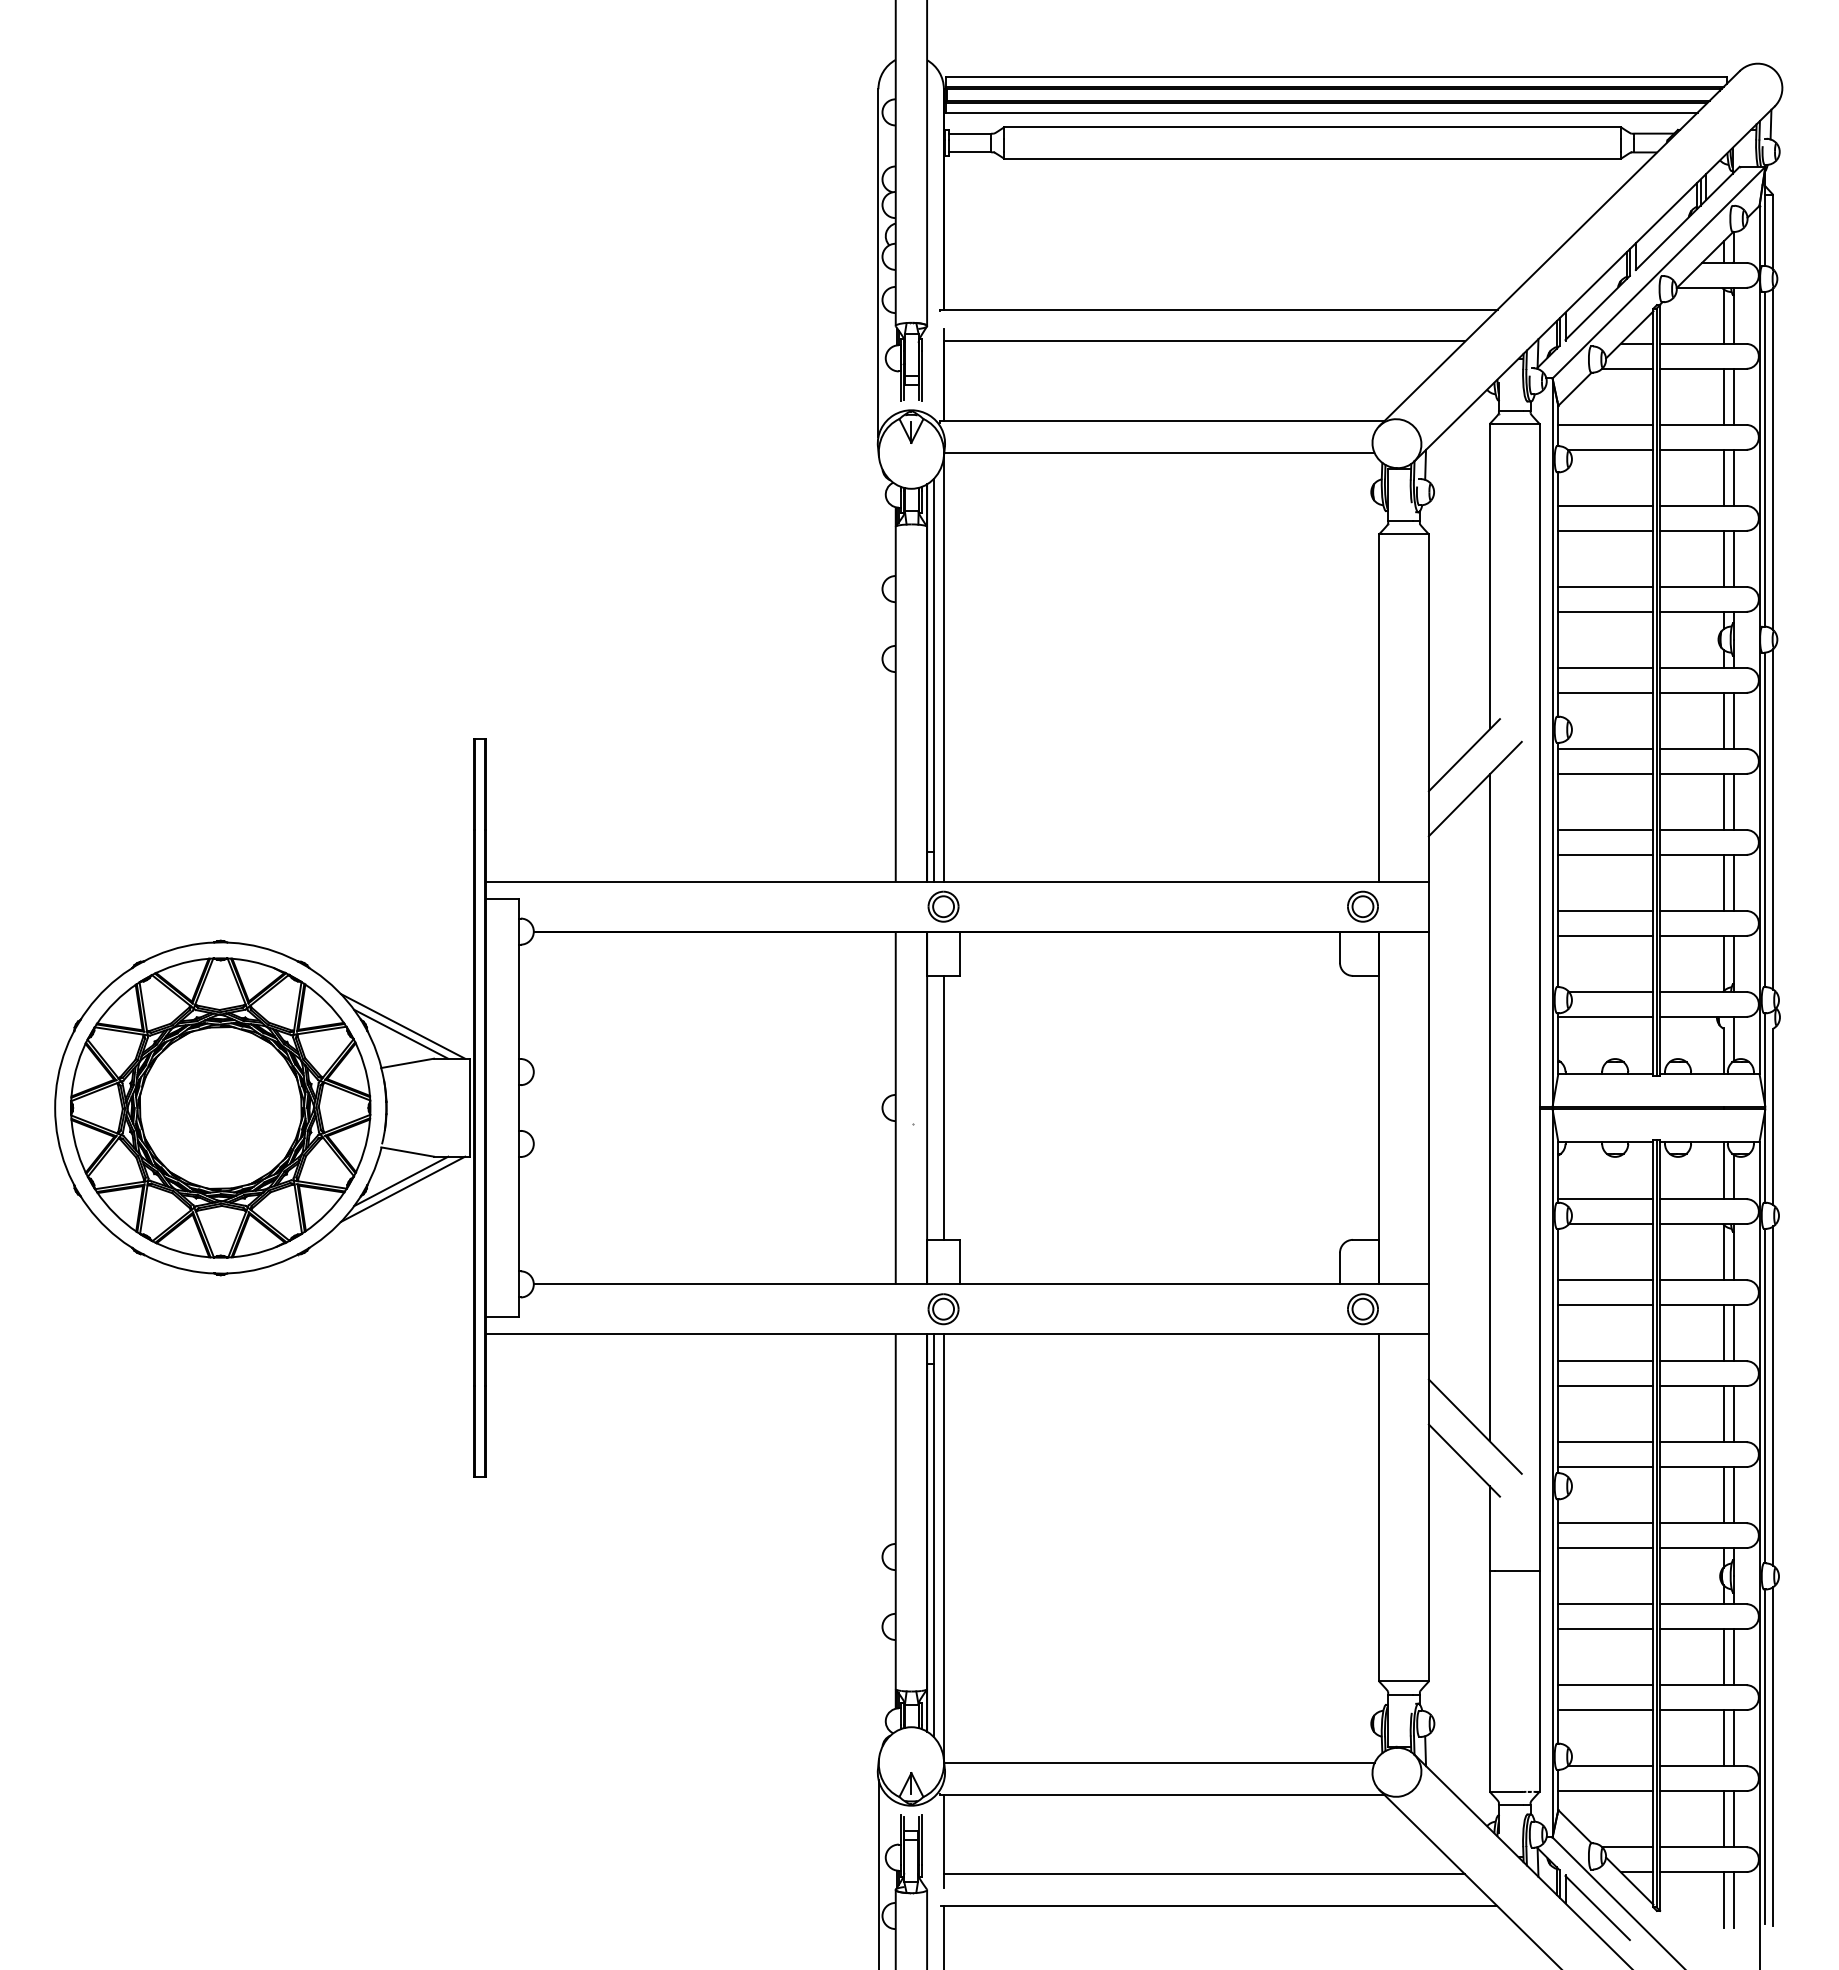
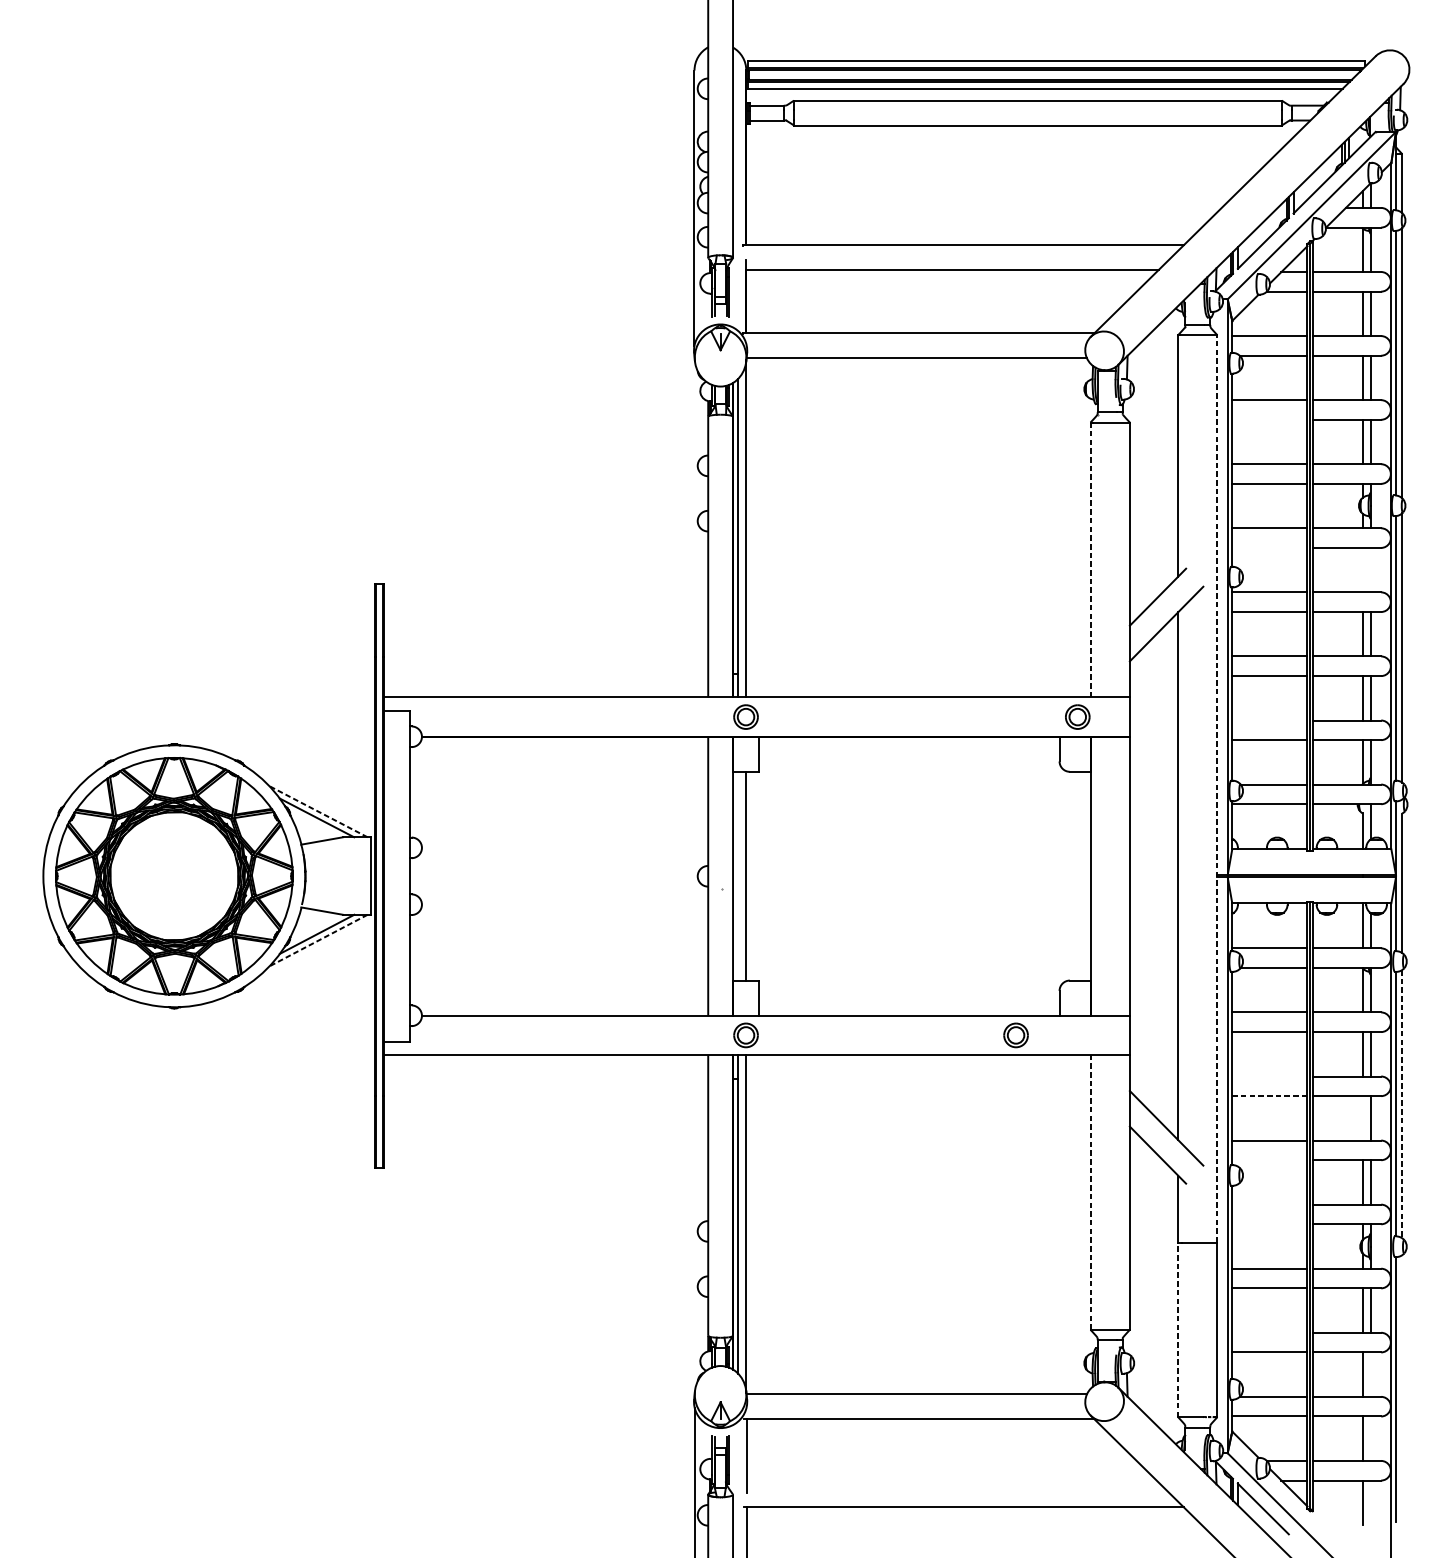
line: (1605, 530) -> (1269, 419), removed
line: (1605, 692) -> (1269, 547), removed
line: (1379, 708) -> (1090, 560), solid -> dashed
line: (1723, 720) -> (1362, 569), removed
line: (1733, 720) -> (1370, 569), removed
line: (1605, 911) -> (1269, 720), removed
line: (1539, 997) -> (1217, 788), solid -> dashed
line: (403, 1026) -> (318, 811), solid -> dashed
line: (402, 1189) -> (318, 940), solid -> dashed
part: (1362, 1309) -> (1015, 1035), moved
line: (1605, 1361) -> (1269, 1076), removed
line: (1605, 1385) -> (1269, 1095), solid -> dashed
line: (1773, 1396) -> (1402, 1104), solid -> dashed
line: (1723, 1413) -> (1362, 1117), removed
line: (1605, 1467) -> (1269, 1160), removed
line: (1379, 1507) -> (1090, 1192), solid -> dashed
line: (1605, 1523) -> (1269, 1204), removed
line: (1605, 1548) -> (1269, 1224), removed
line: (1489, 1680) -> (1177, 1329), solid -> dashed
line: (1605, 1685) -> (1269, 1333), removed
line: (1733, 1738) -> (1370, 1374), removed
line: (1773, 1756) -> (1402, 1389), removed
line: (1733, 1819) -> (1370, 1439), removed
line: (1204, 1874) -> (952, 1482), removed
line: (1733, 1900) -> (1370, 1503), removed

